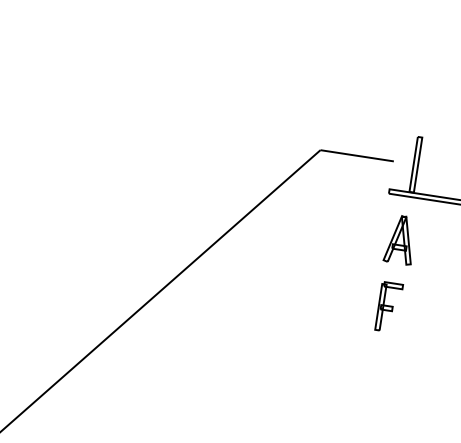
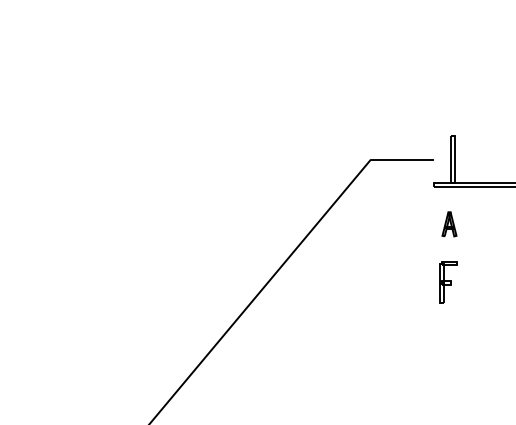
part: (400, 240) -> (449, 224), size x0.6

